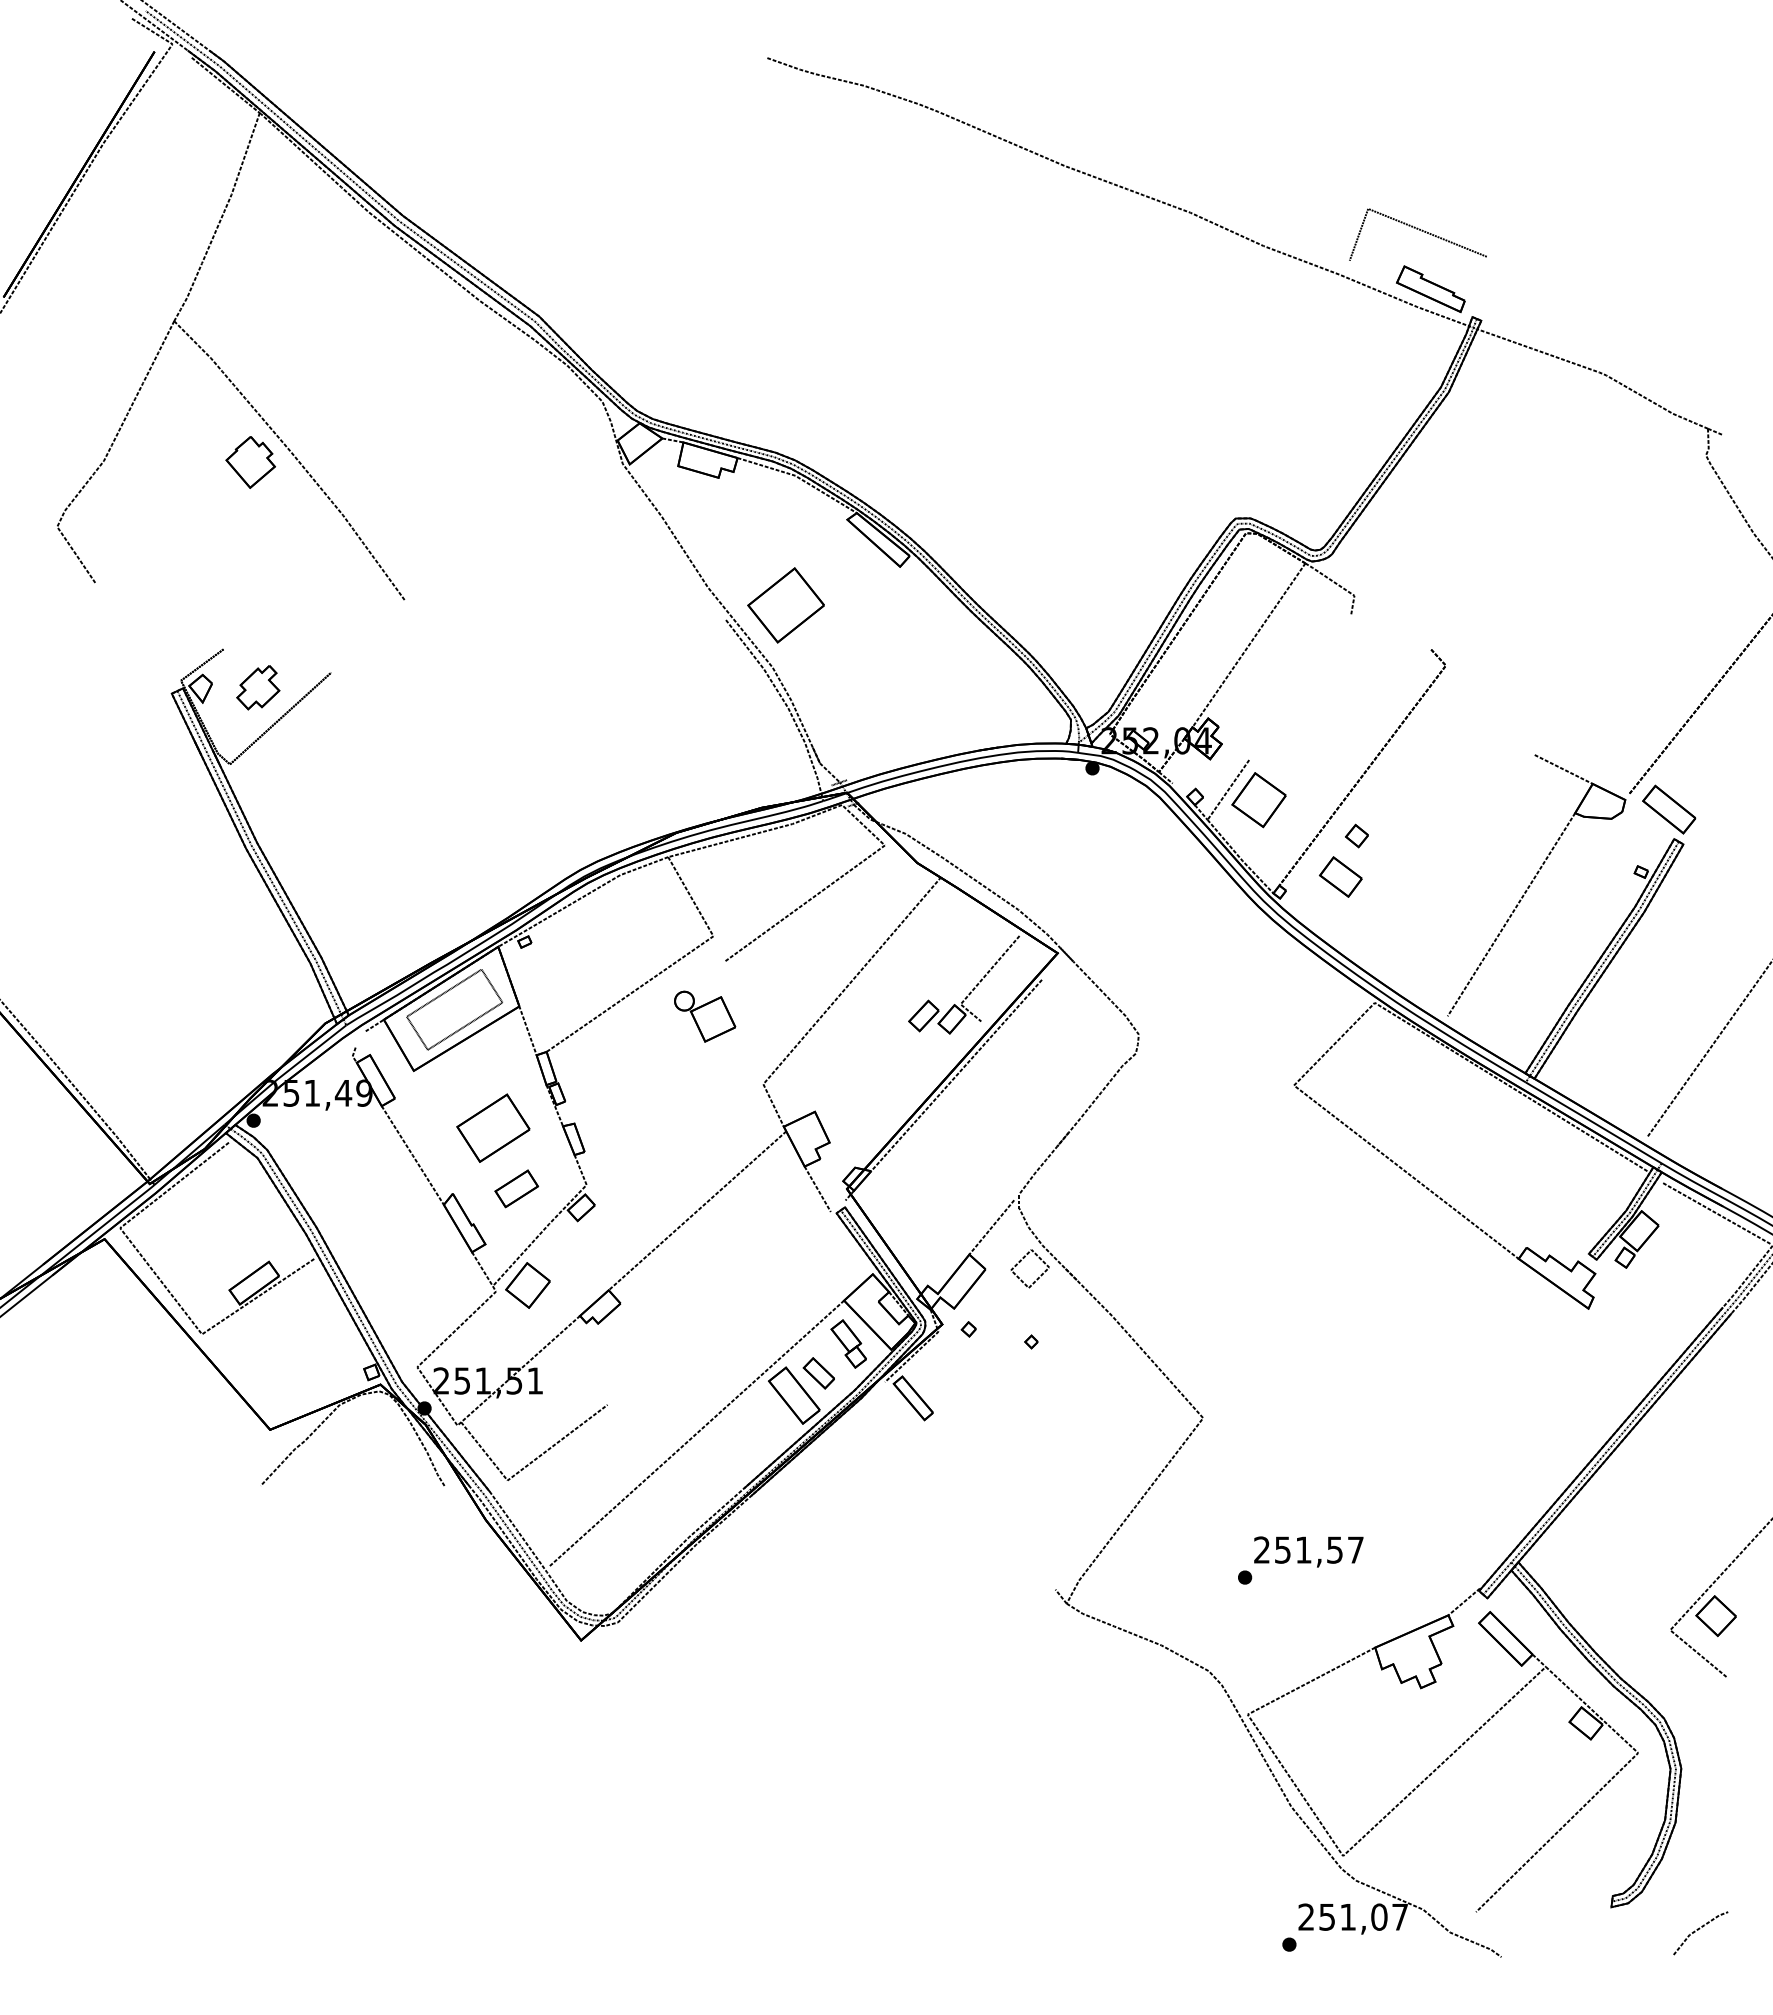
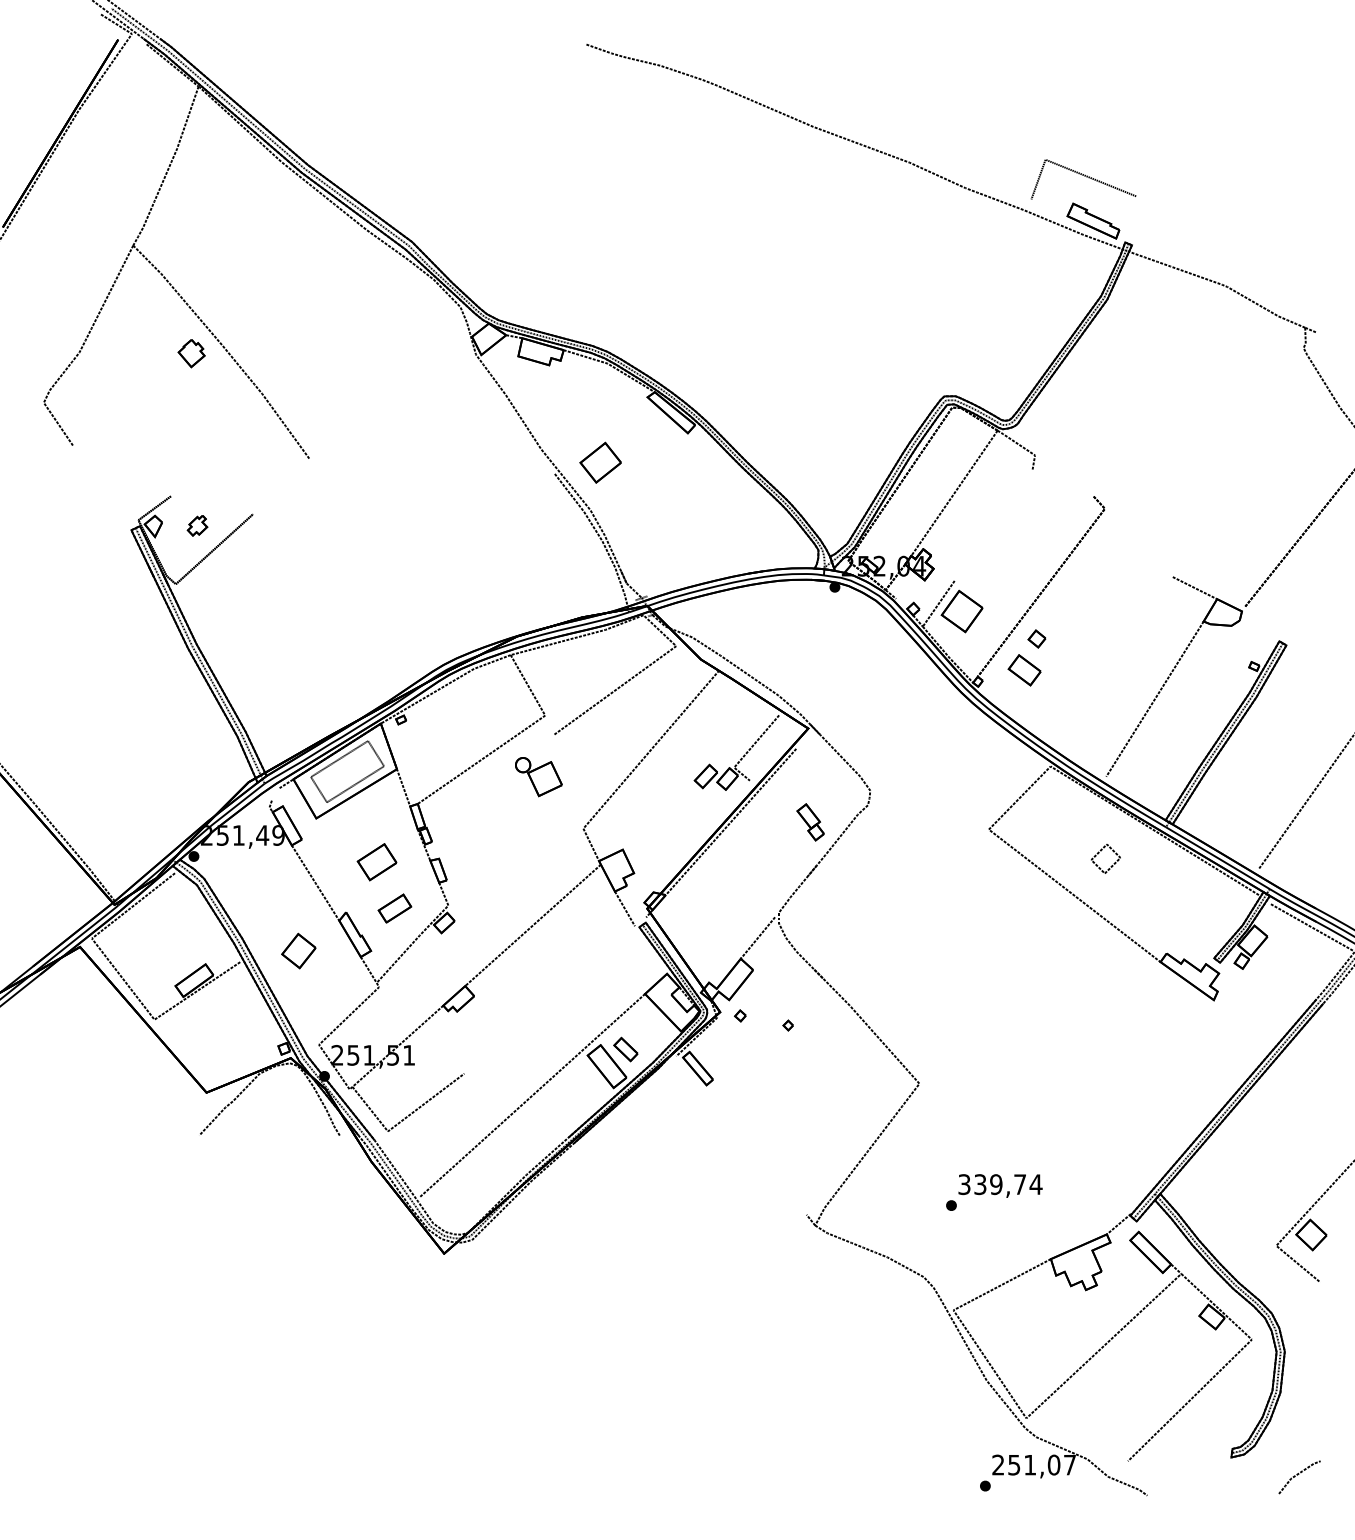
part: (250, 462) -> (191, 353), size x0.7
part: (785, 605) -> (600, 462), size x0.7
part: (258, 687) -> (197, 525), size x0.6
part: (1669, 809) -> (1275, 618), removed
part: (493, 1127) -> (377, 861), size x0.7
part: (1021, 1261) -> (1099, 853), moved
part: (527, 1285) -> (298, 951), moved
part: (848, 1343) -> (810, 821), moved
text: (1309, 1549) -> (1000, 1184), 251,57 -> 339,74

